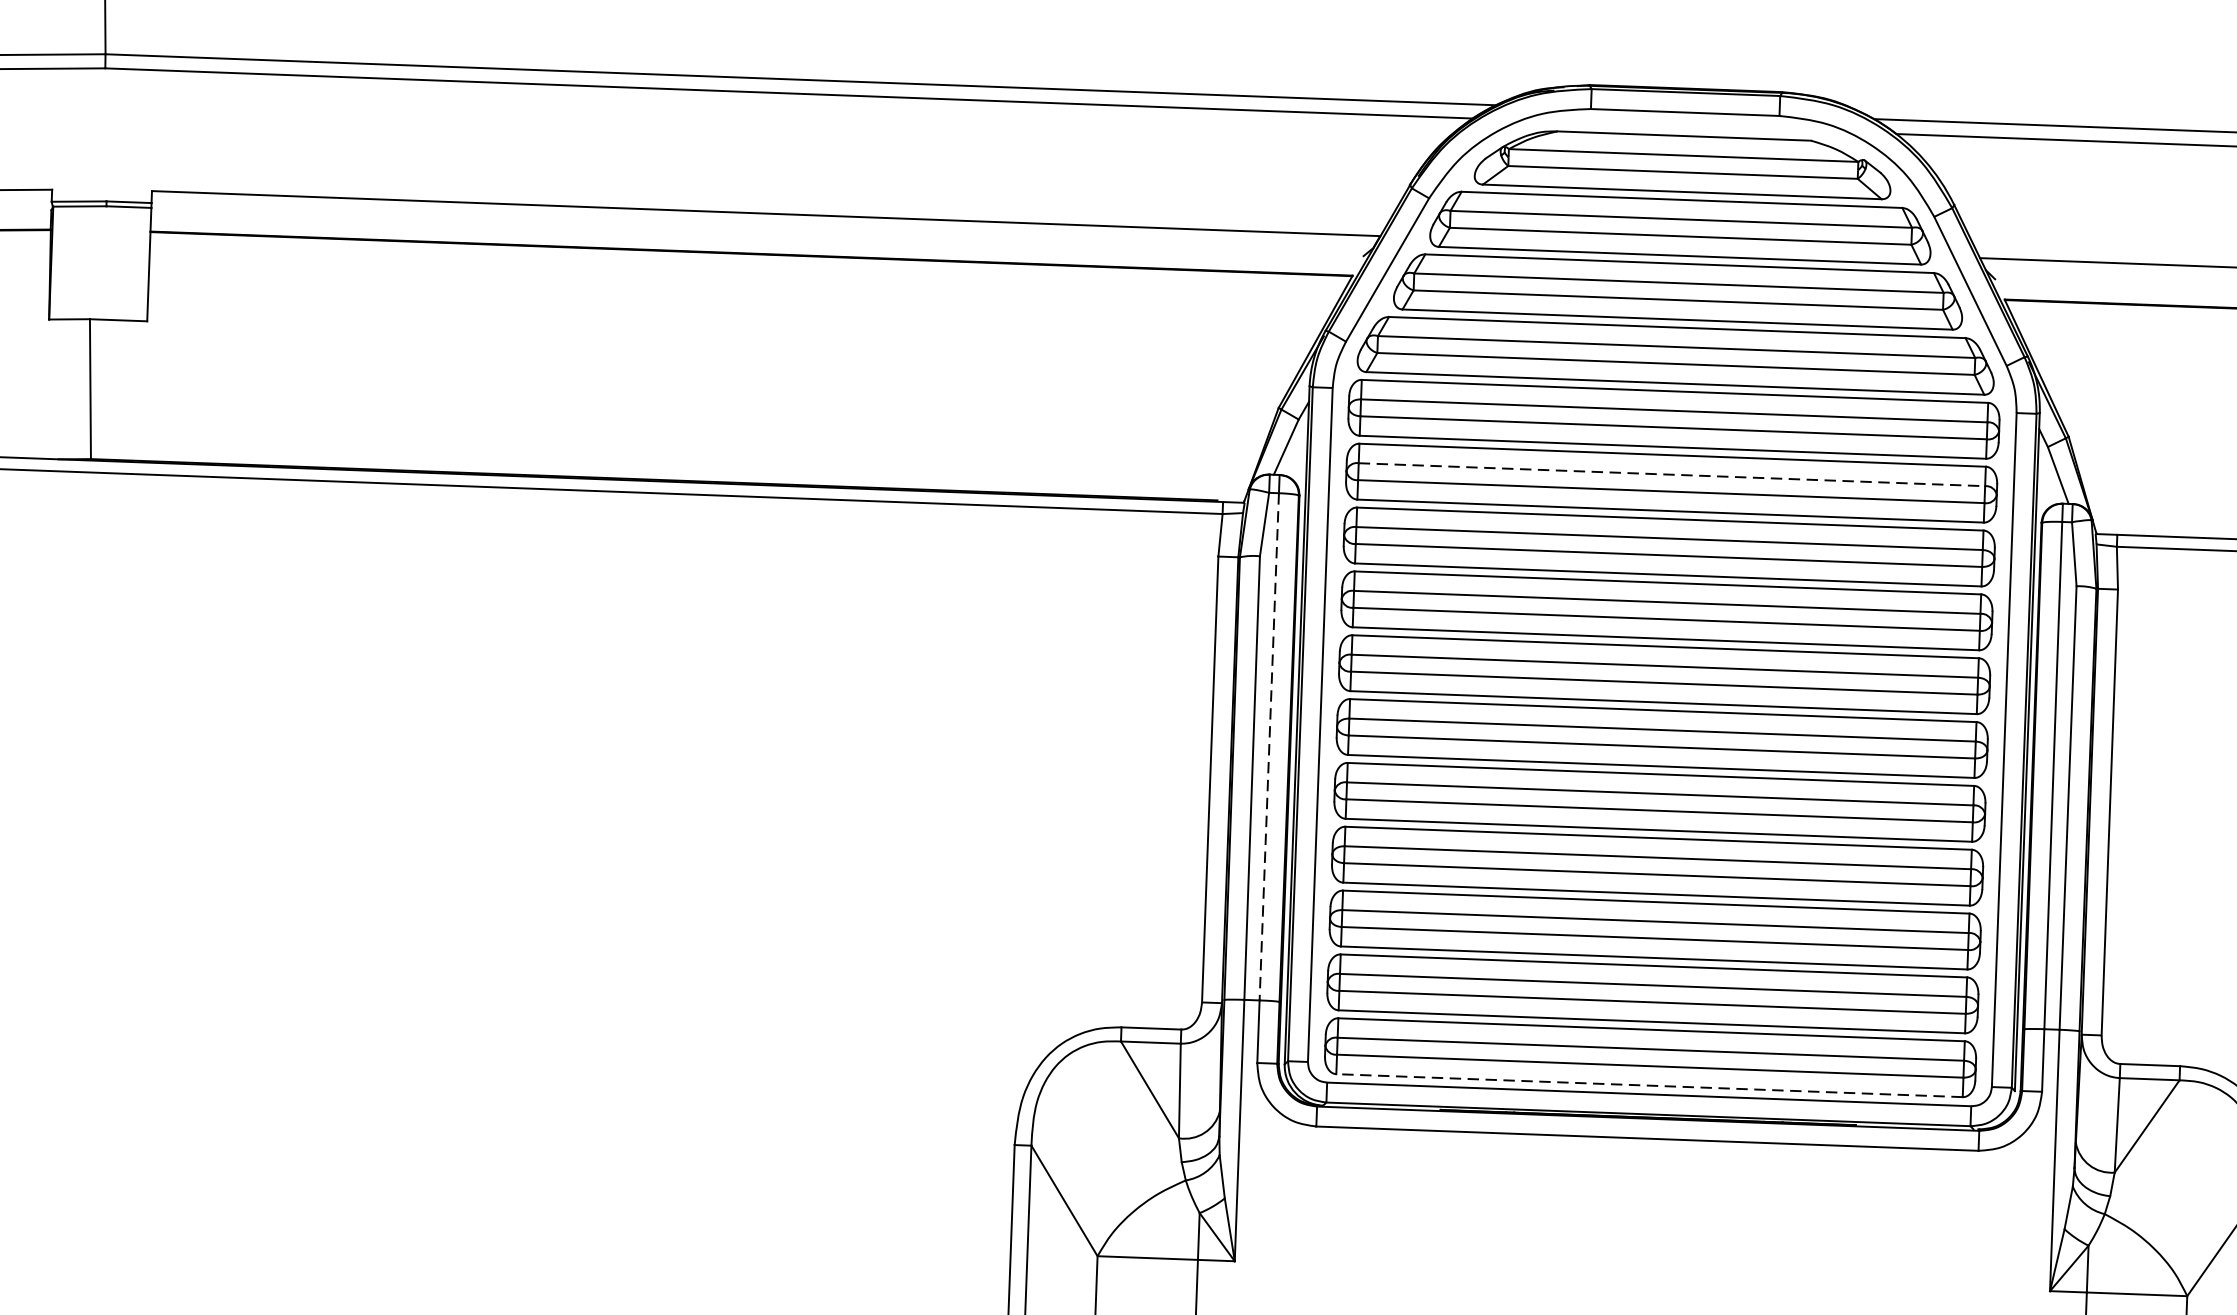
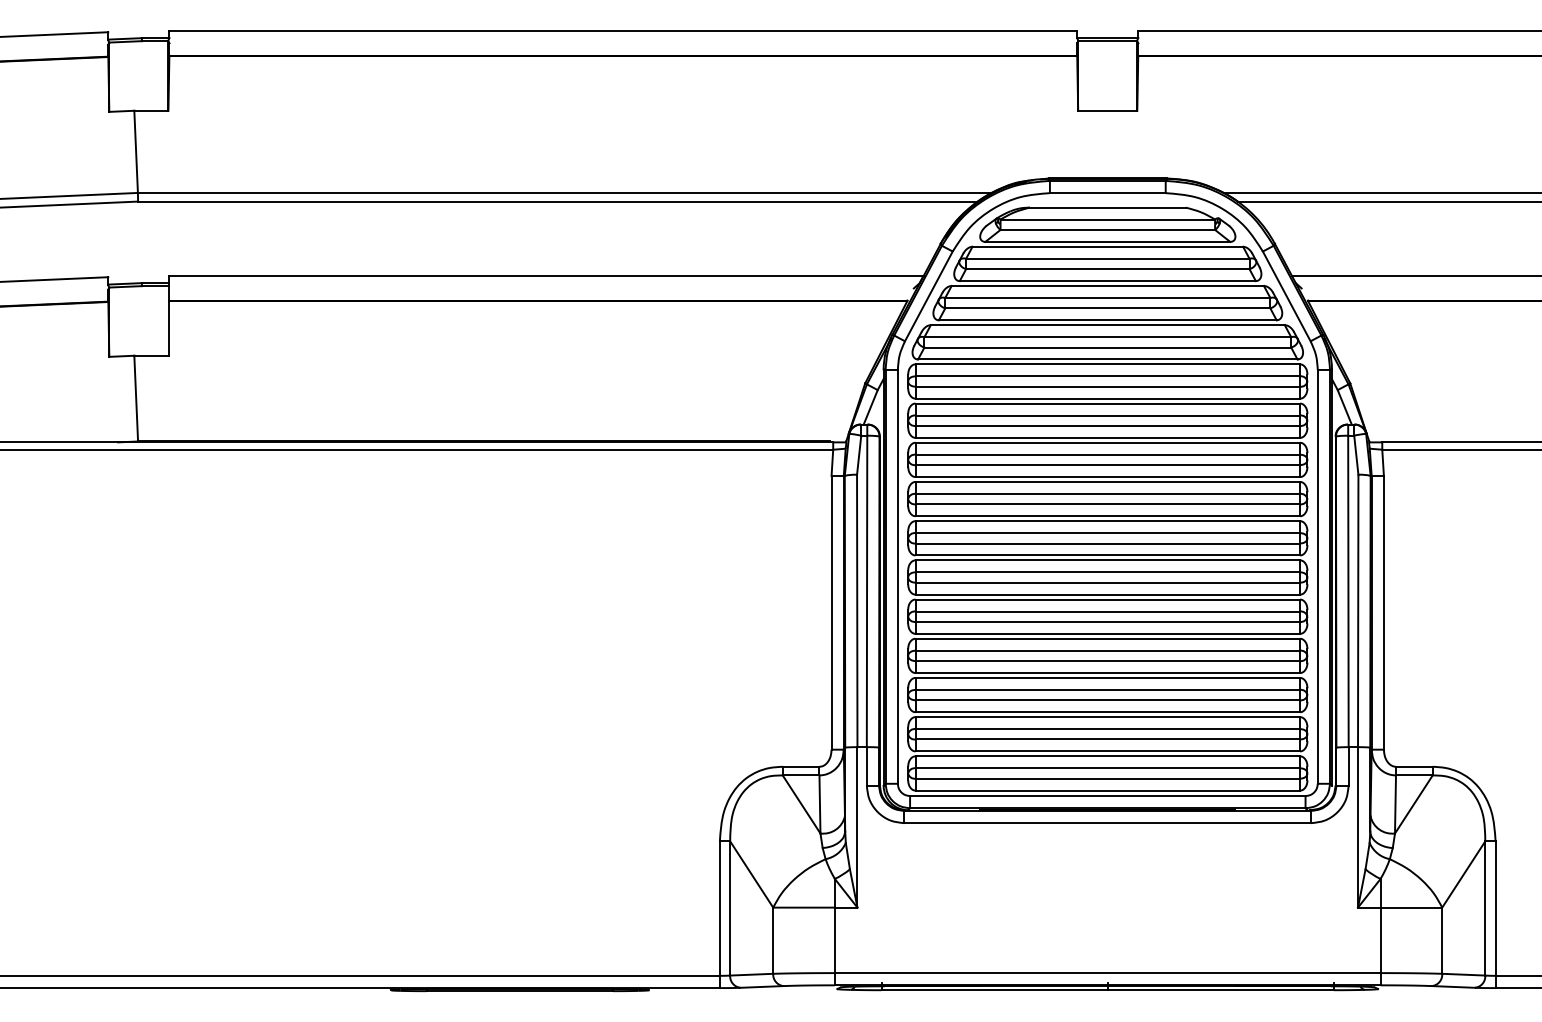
line: (1673, 474) -> (1108, 415), dashed -> solid
line: (1270, 746) -> (867, 591), dashed -> solid
line: (1649, 1085) -> (1107, 790), dashed -> solid

